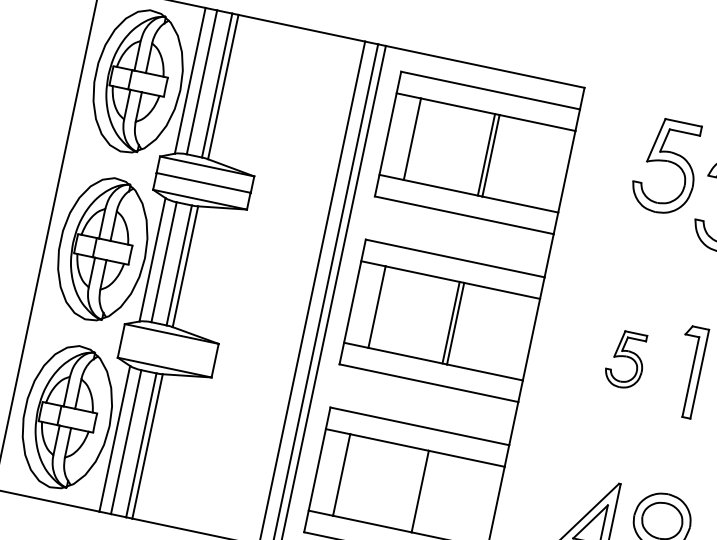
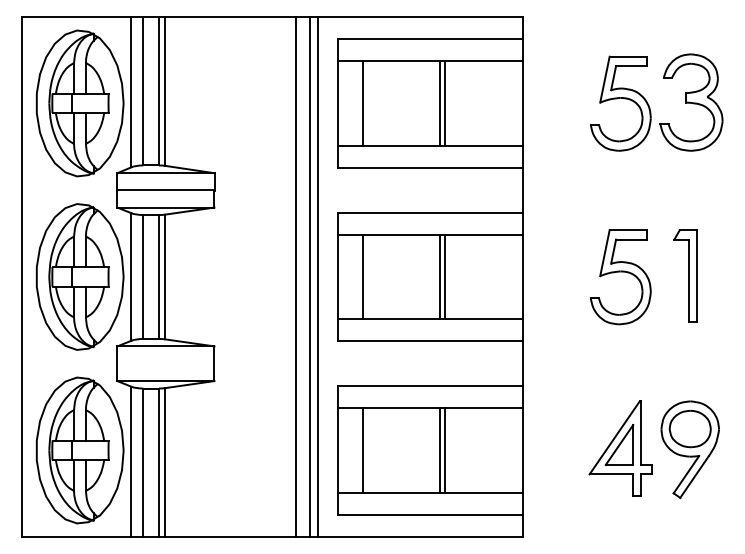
part: (666, 166) -> (620, 103), moved
part: (625, 360) -> (620, 277), size x1.67
line: (415, 490) -> (439, 450), added

